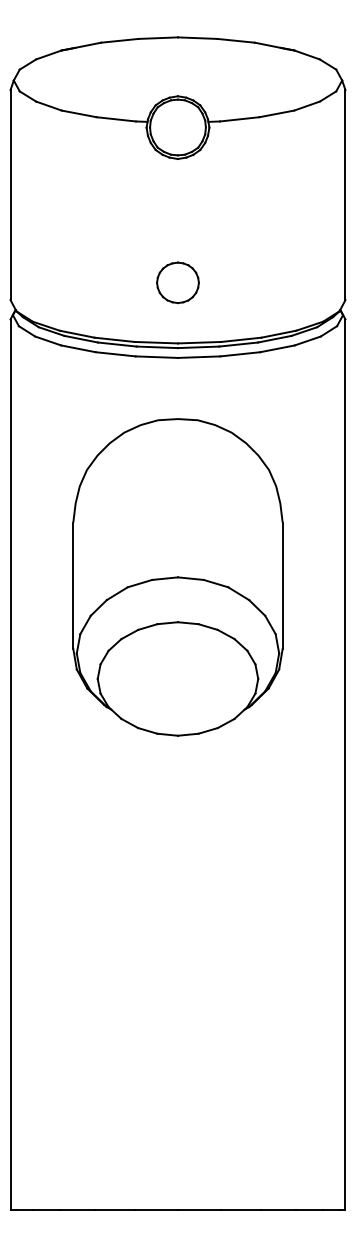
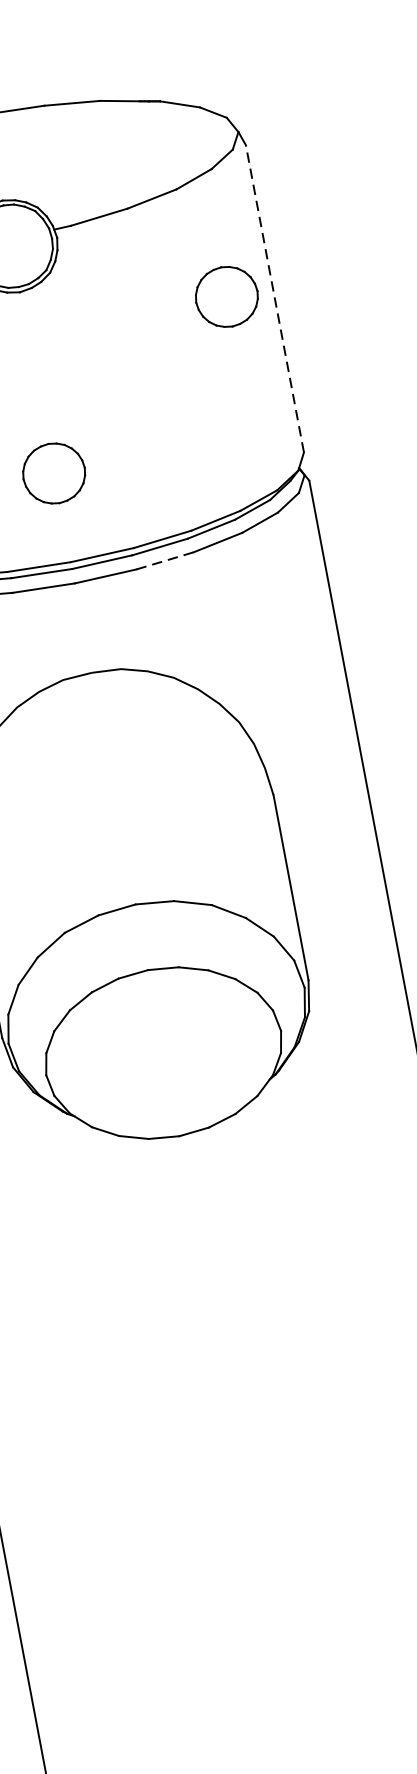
part: (313, 187) -> (226, 296), added
line: (345, 194) -> (274, 297), solid -> dashed
line: (240, 354) -> (165, 561), solid -> dashed

